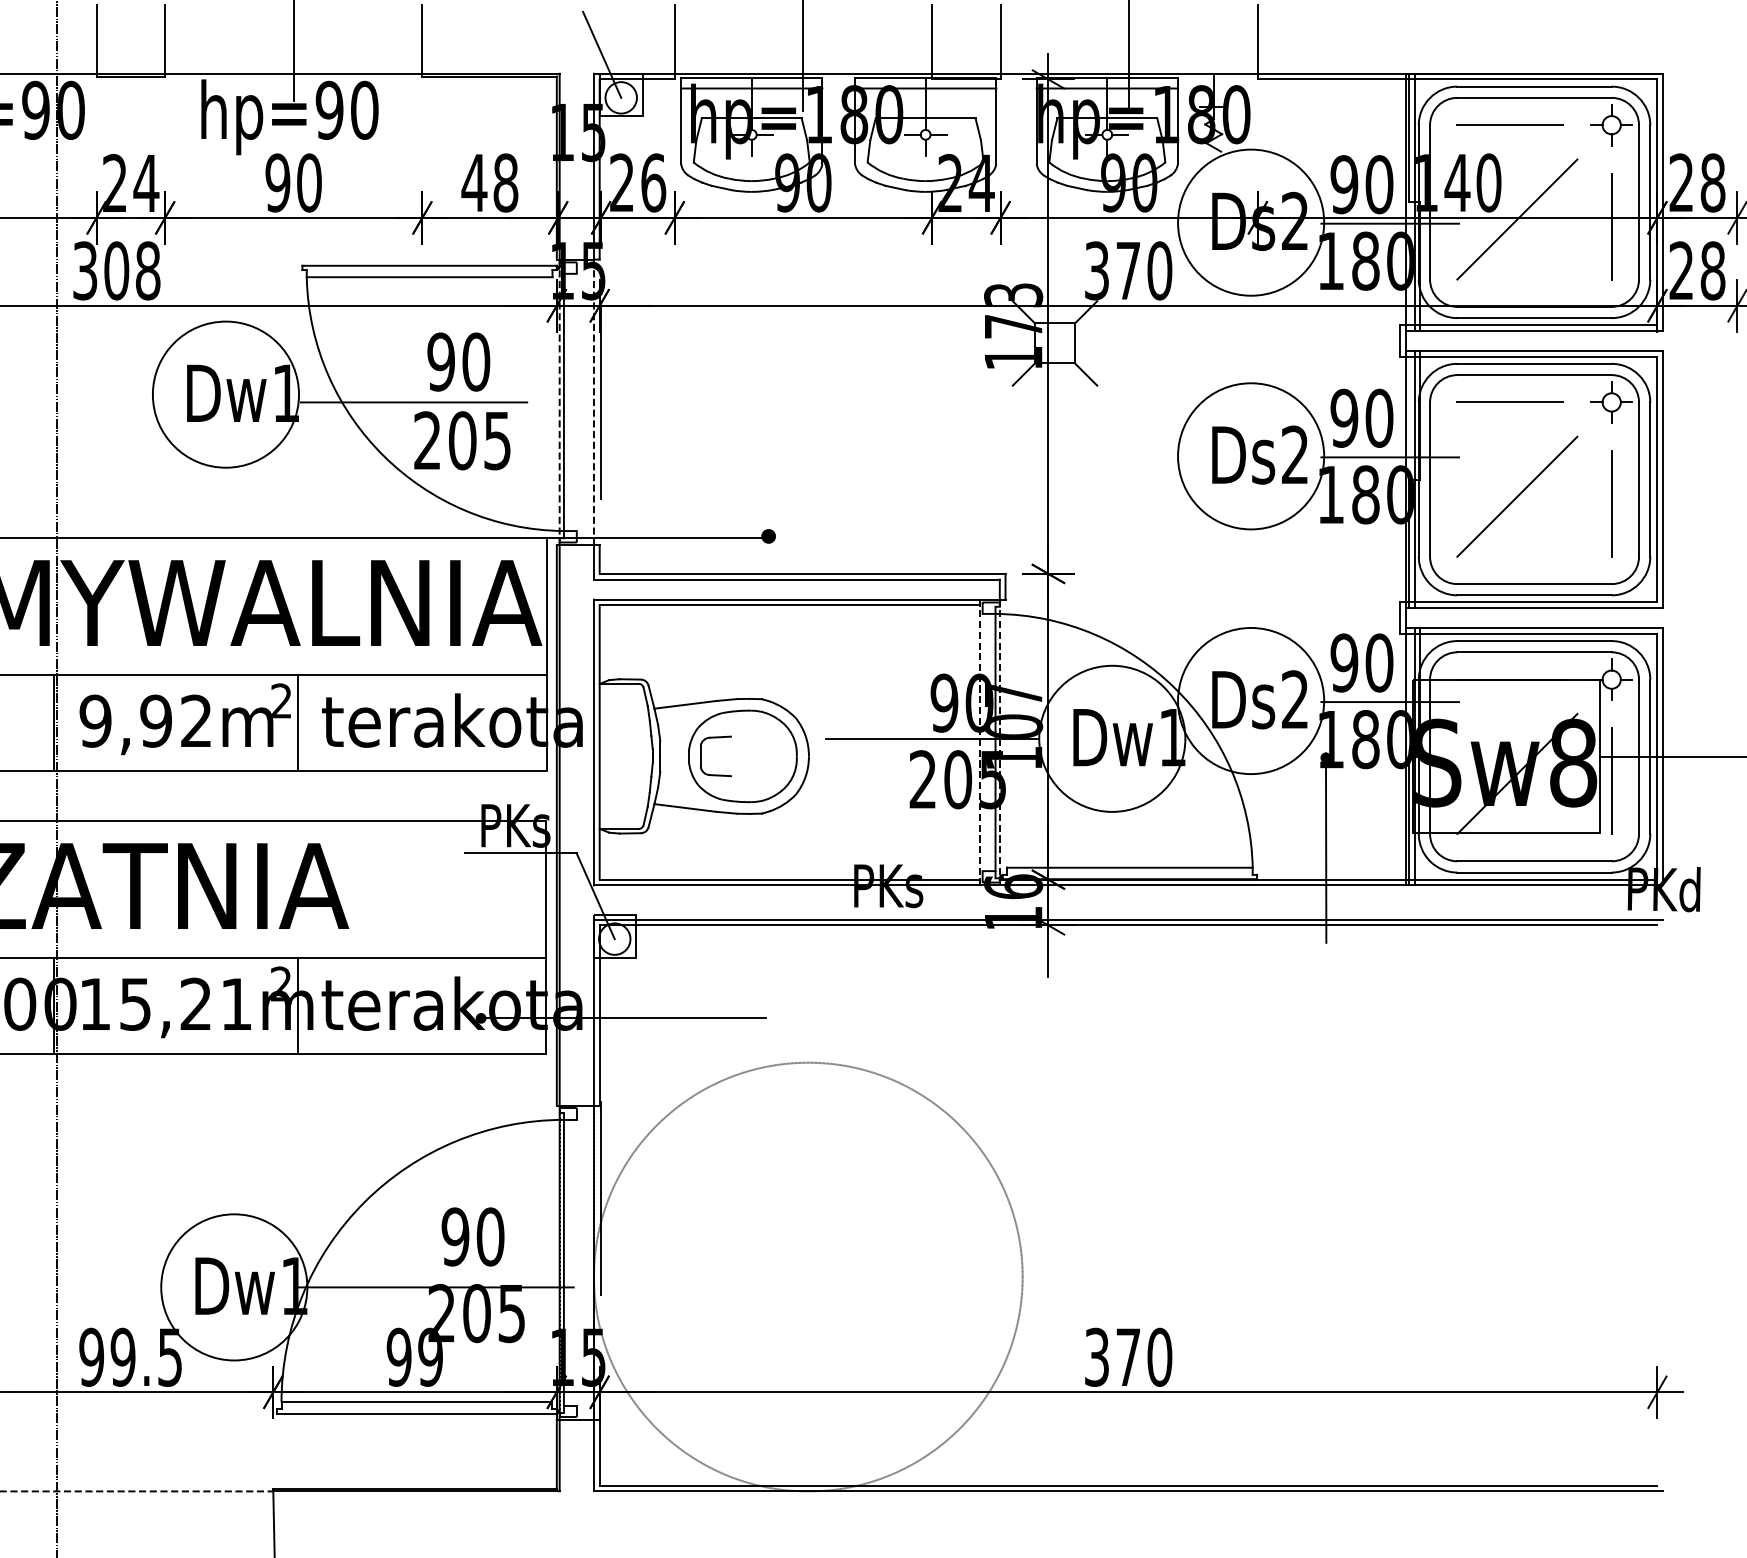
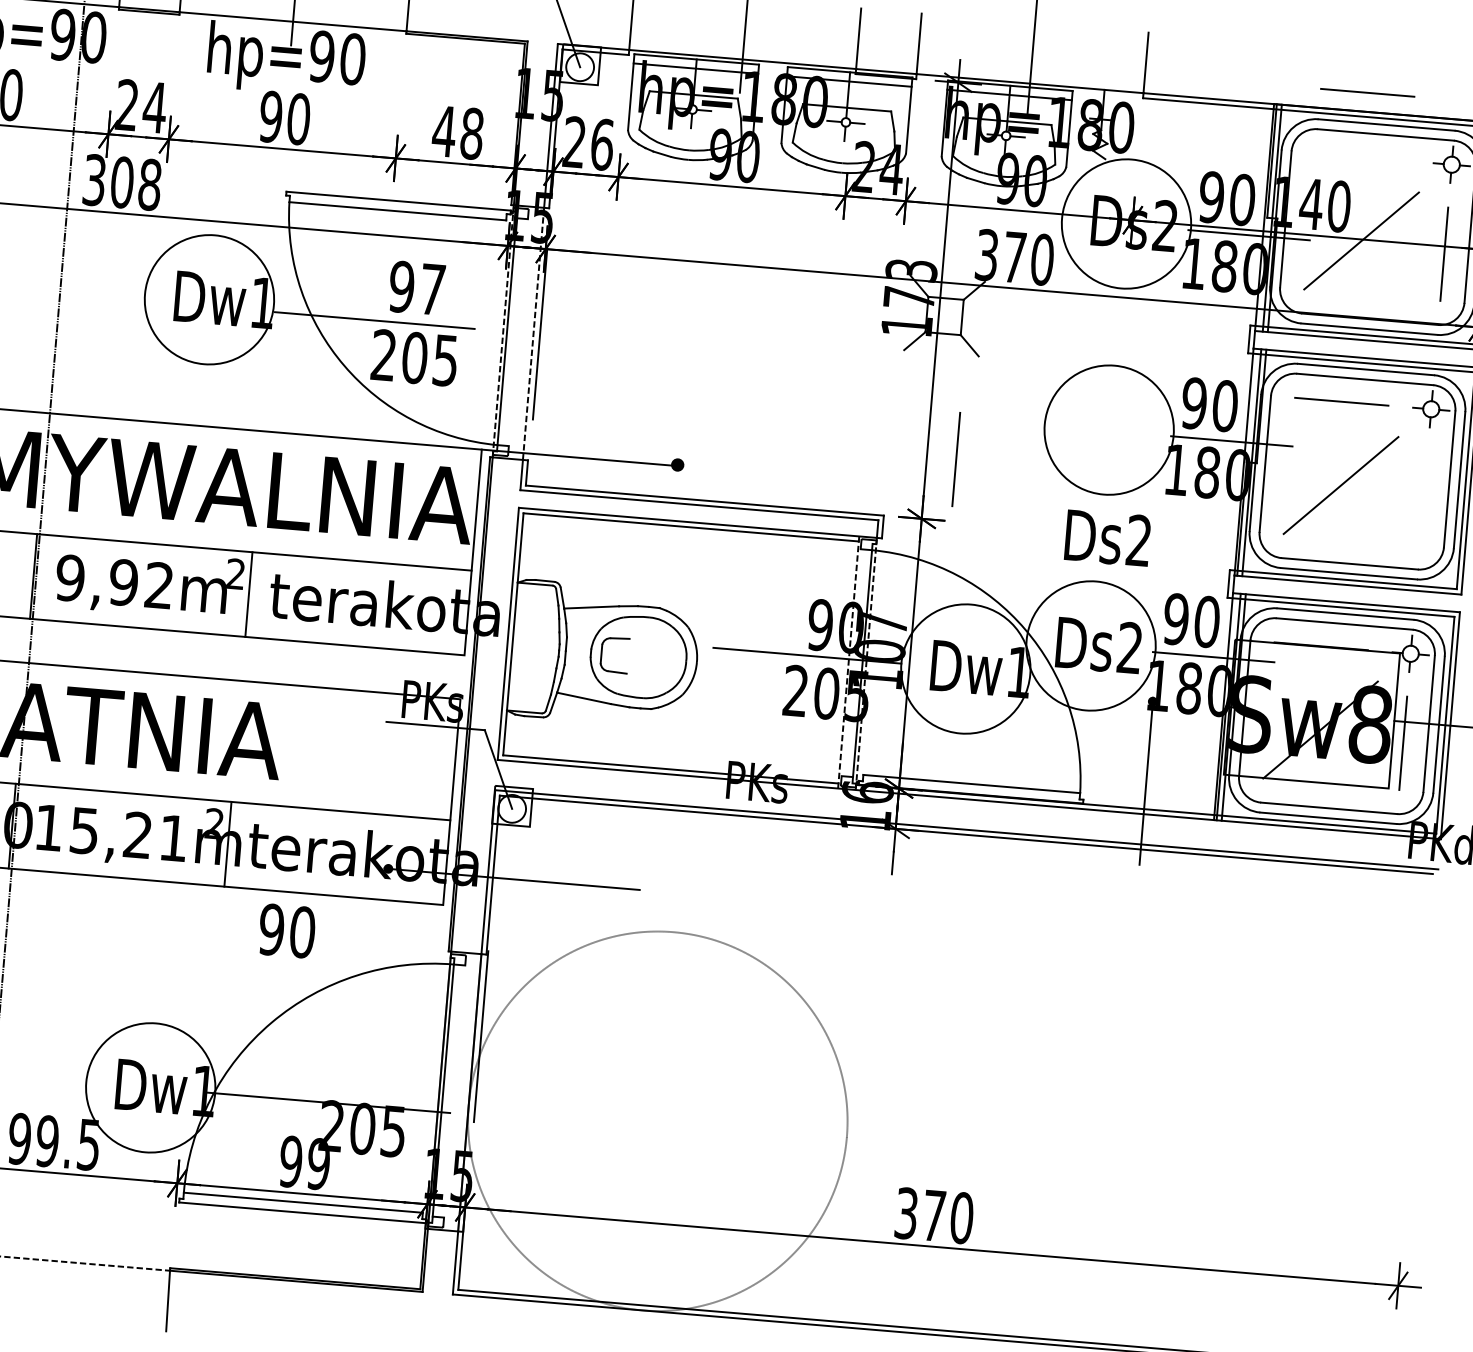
line: (1509, 124) -> (1367, 92), moved
text: (476, 361) -> (432, 289), 90 -> 97
text: (1259, 454) -> (1107, 537), moved
line: (1611, 503) -> (956, 459), moved
text: (472, 1236) -> (286, 930), moved

